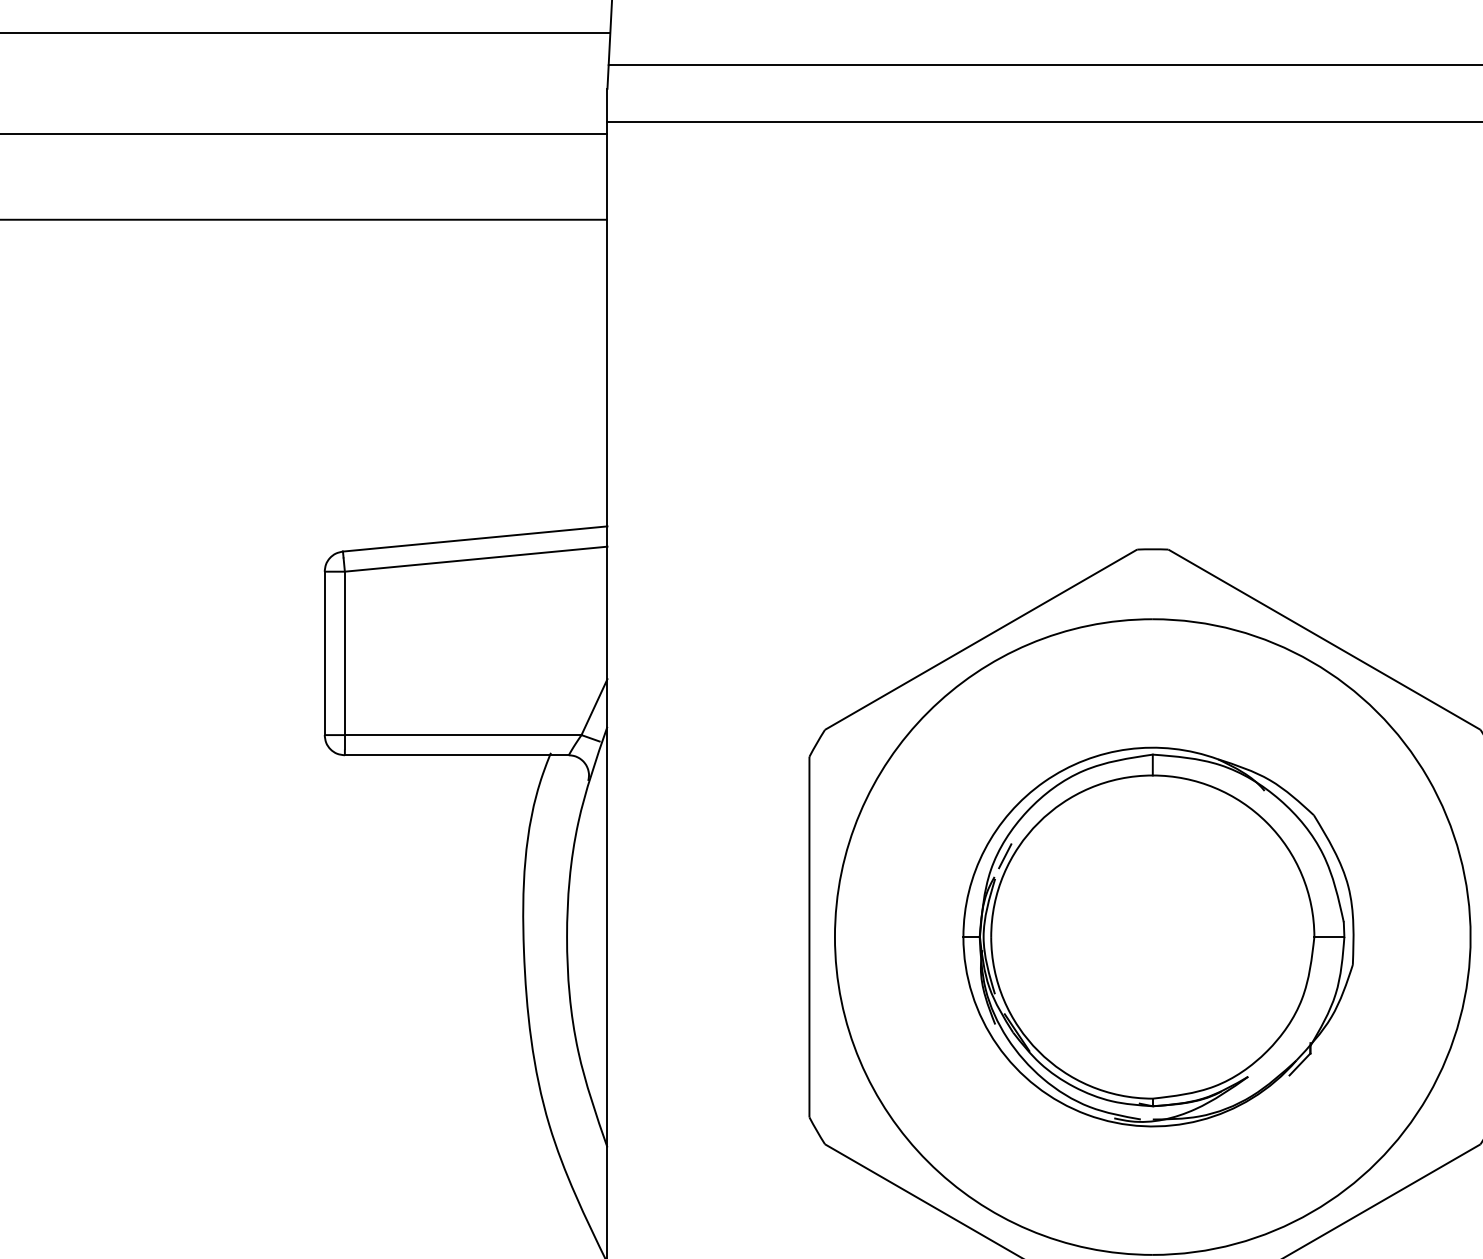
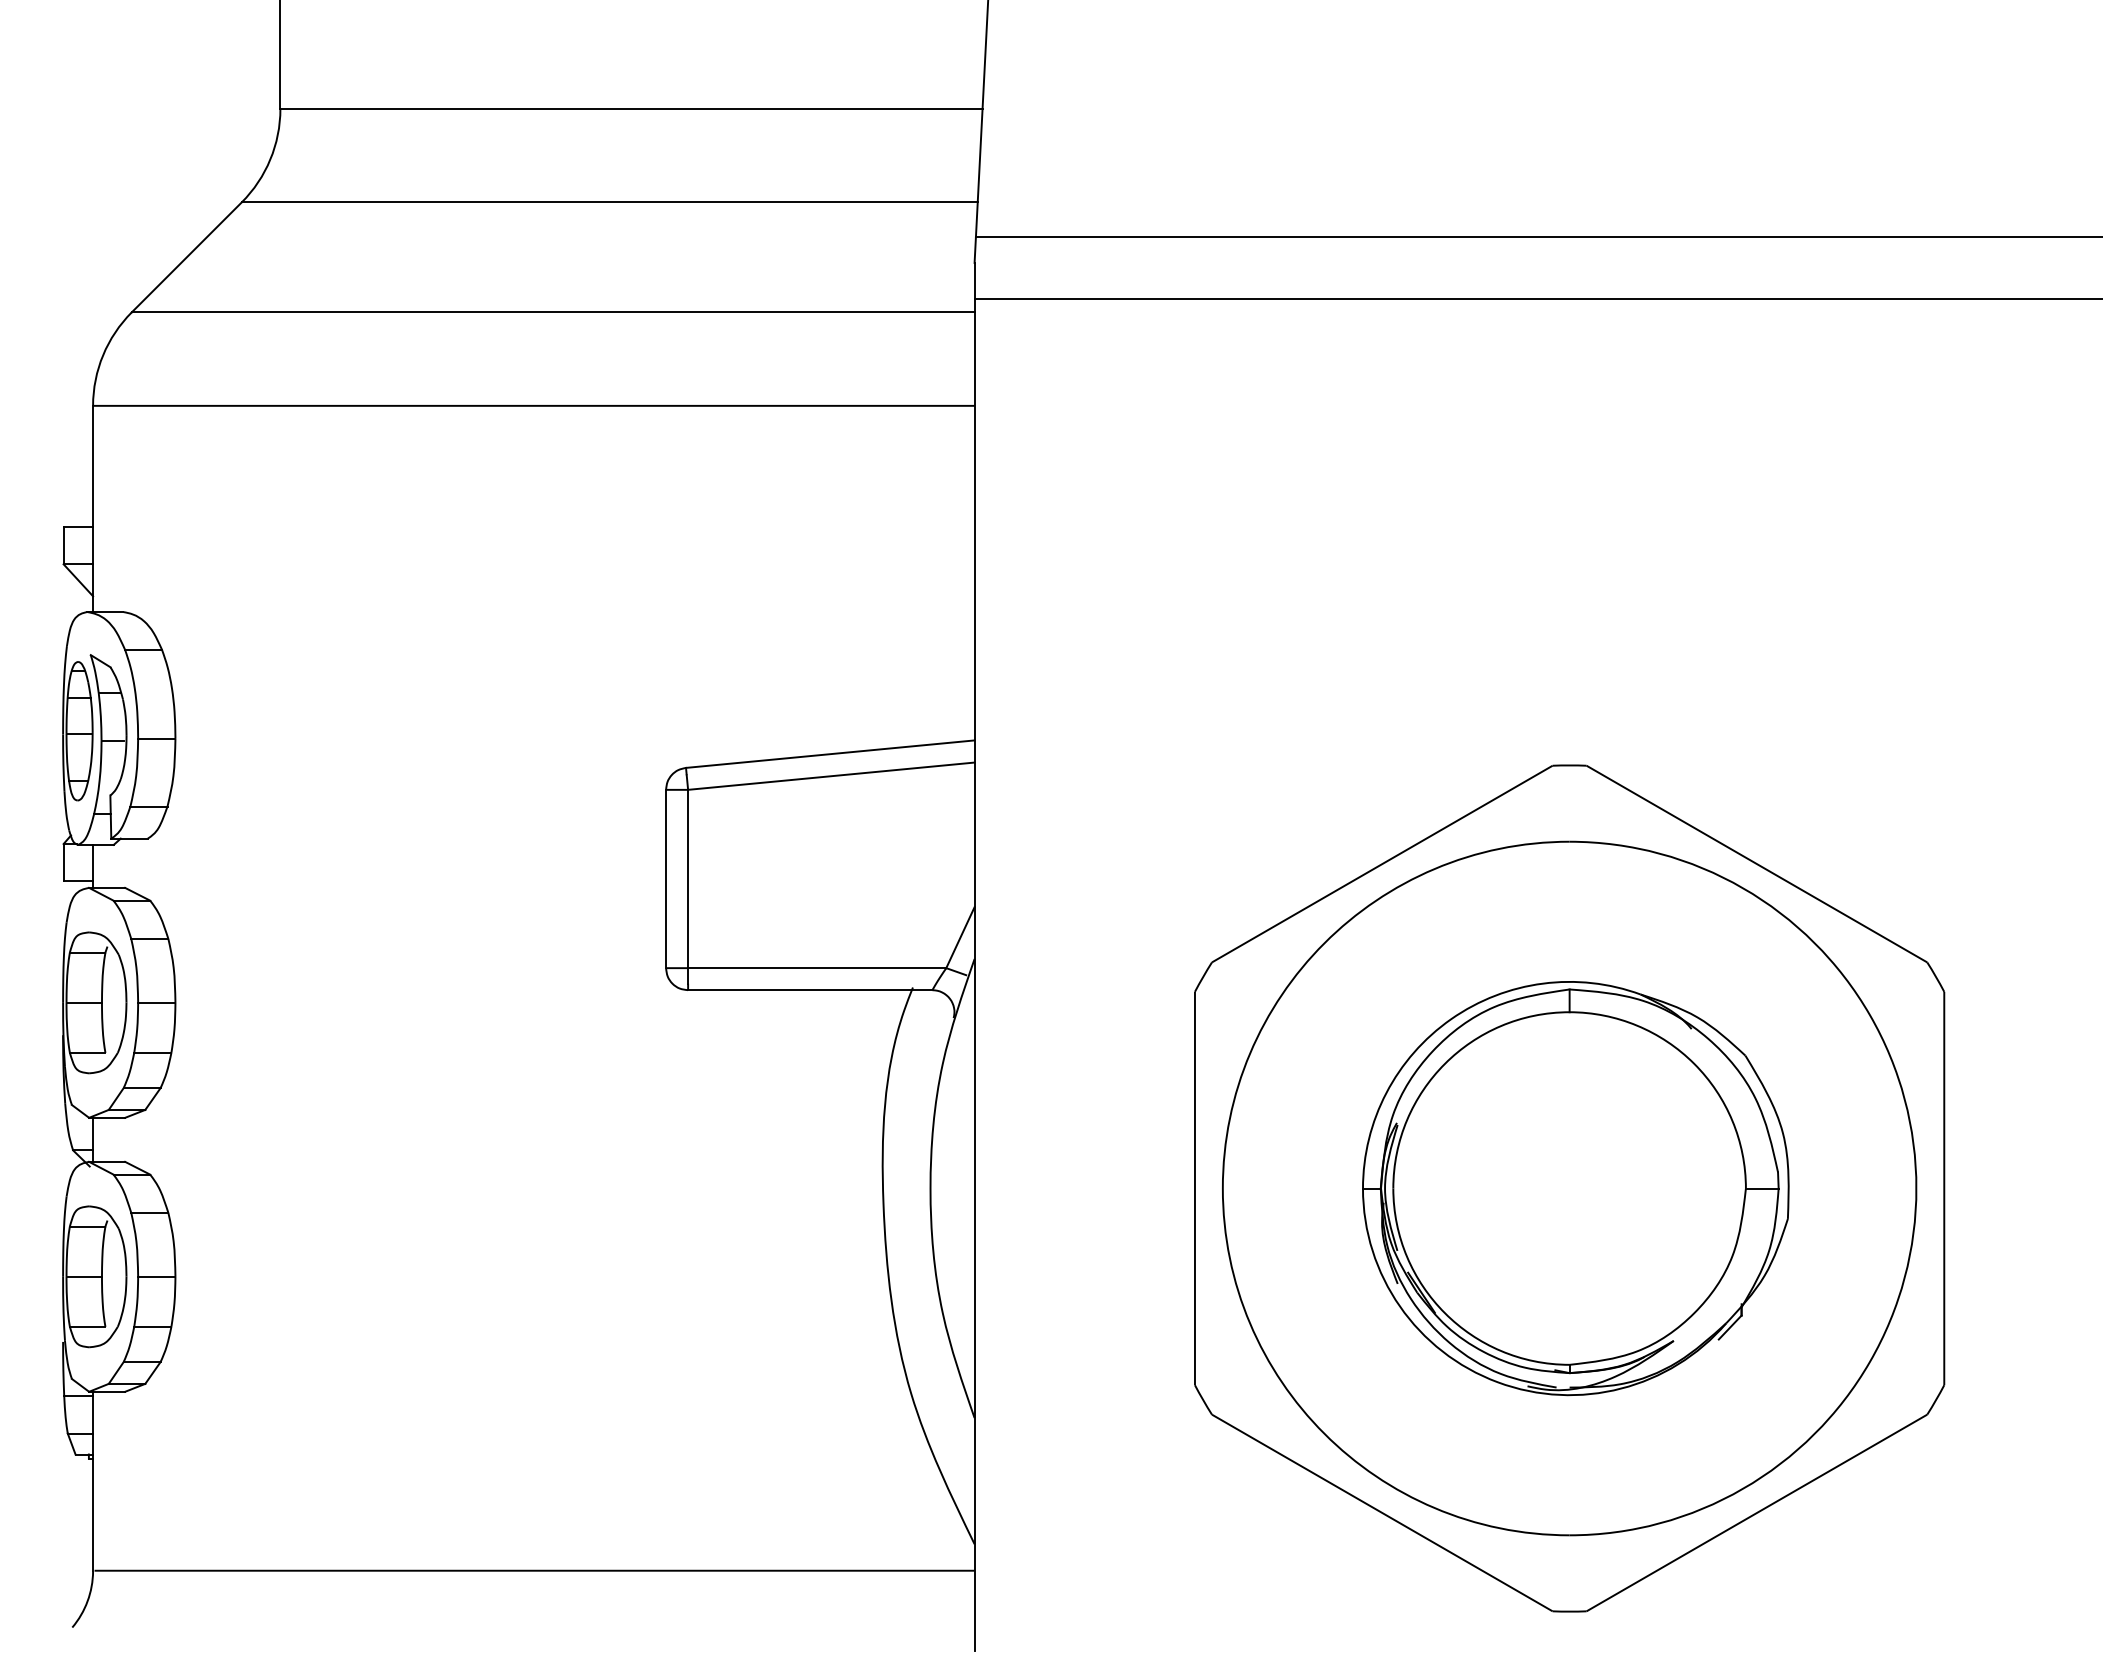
line: (1005, 856) -> (1408, 1100), removed

